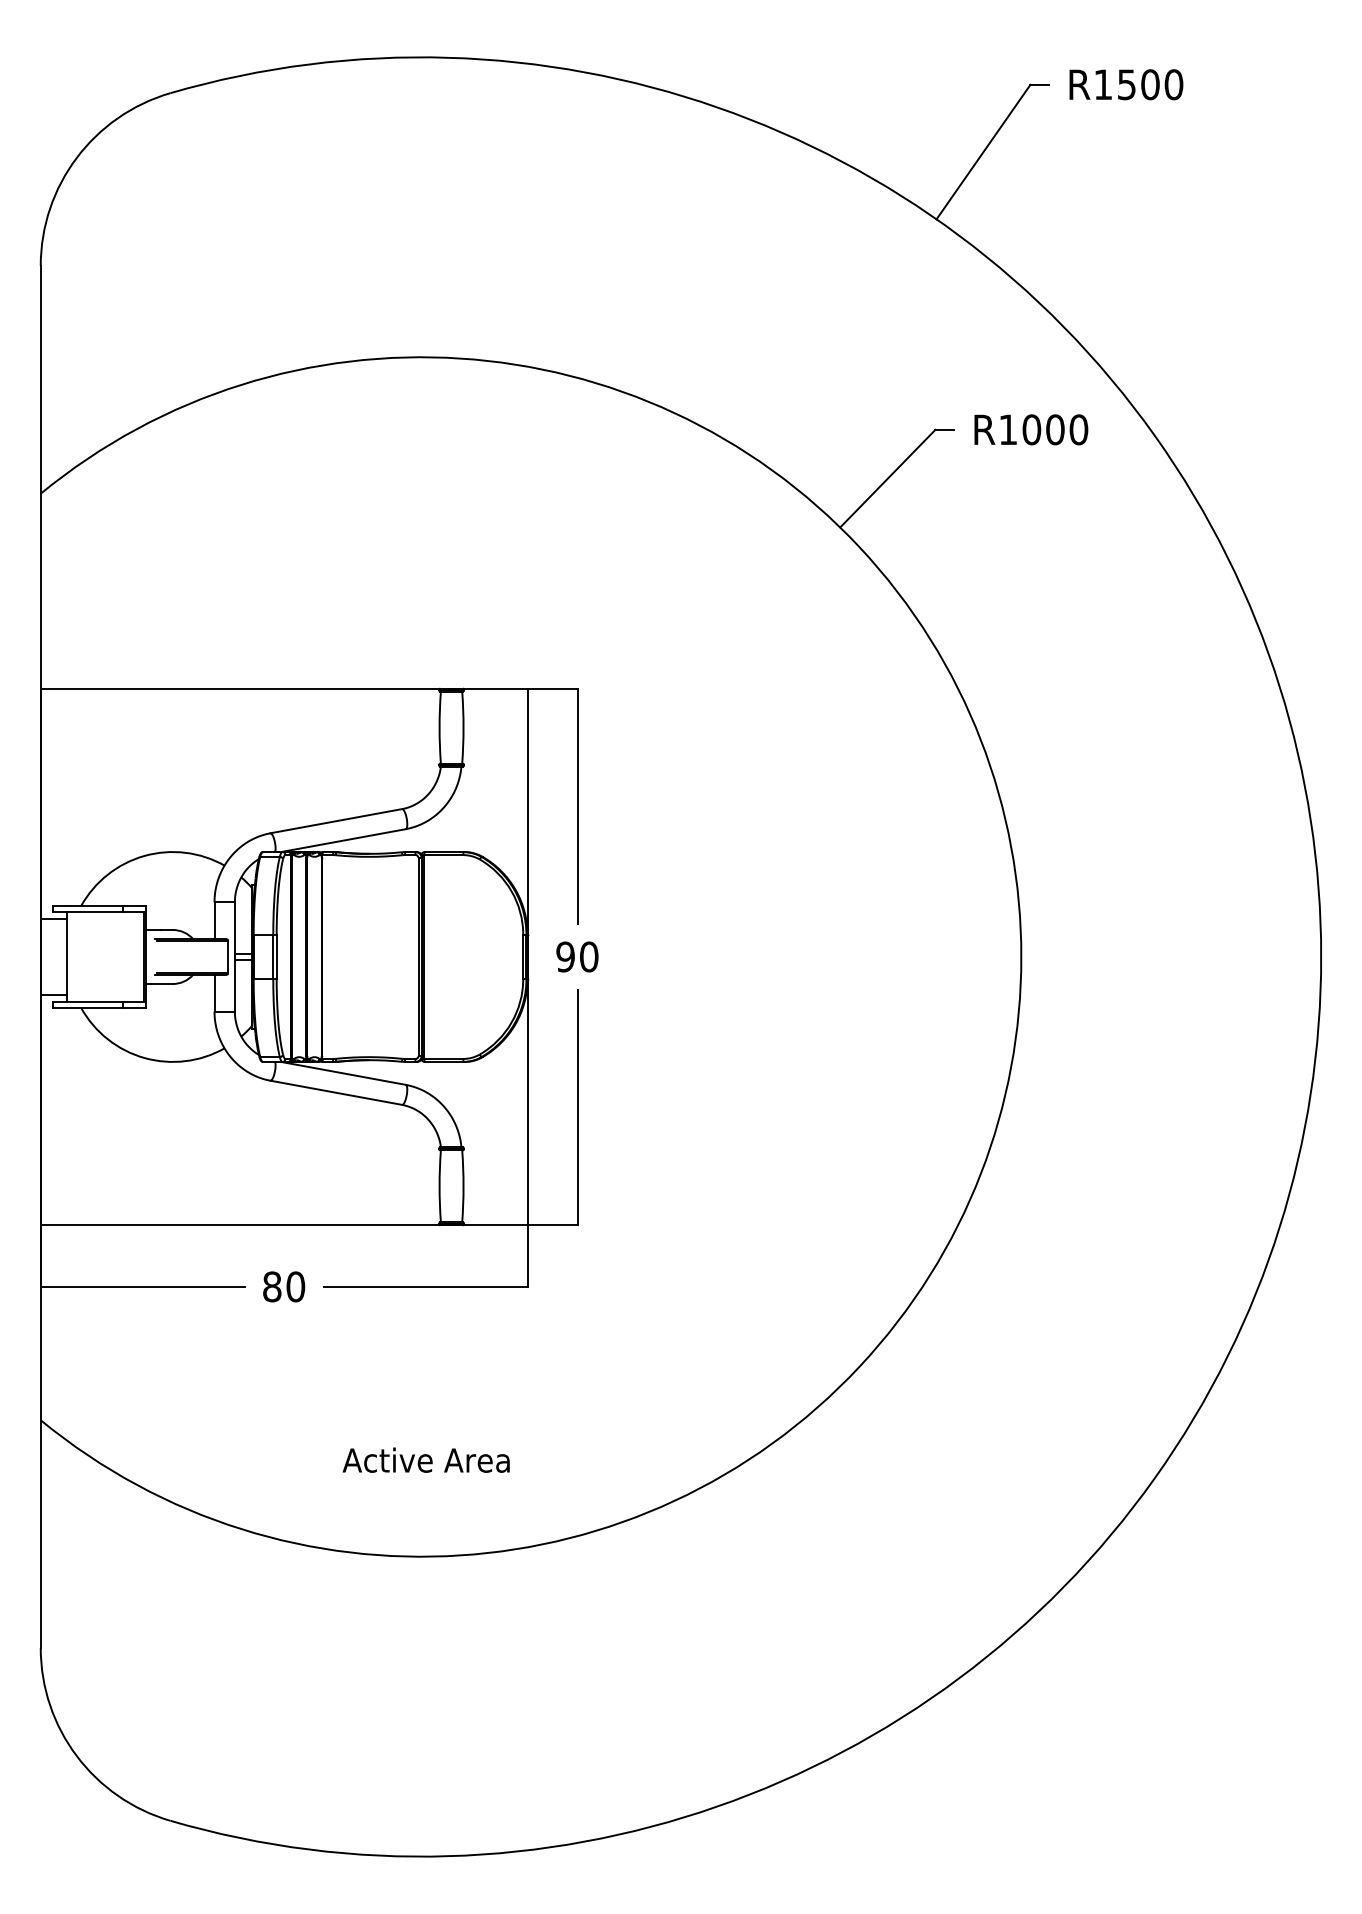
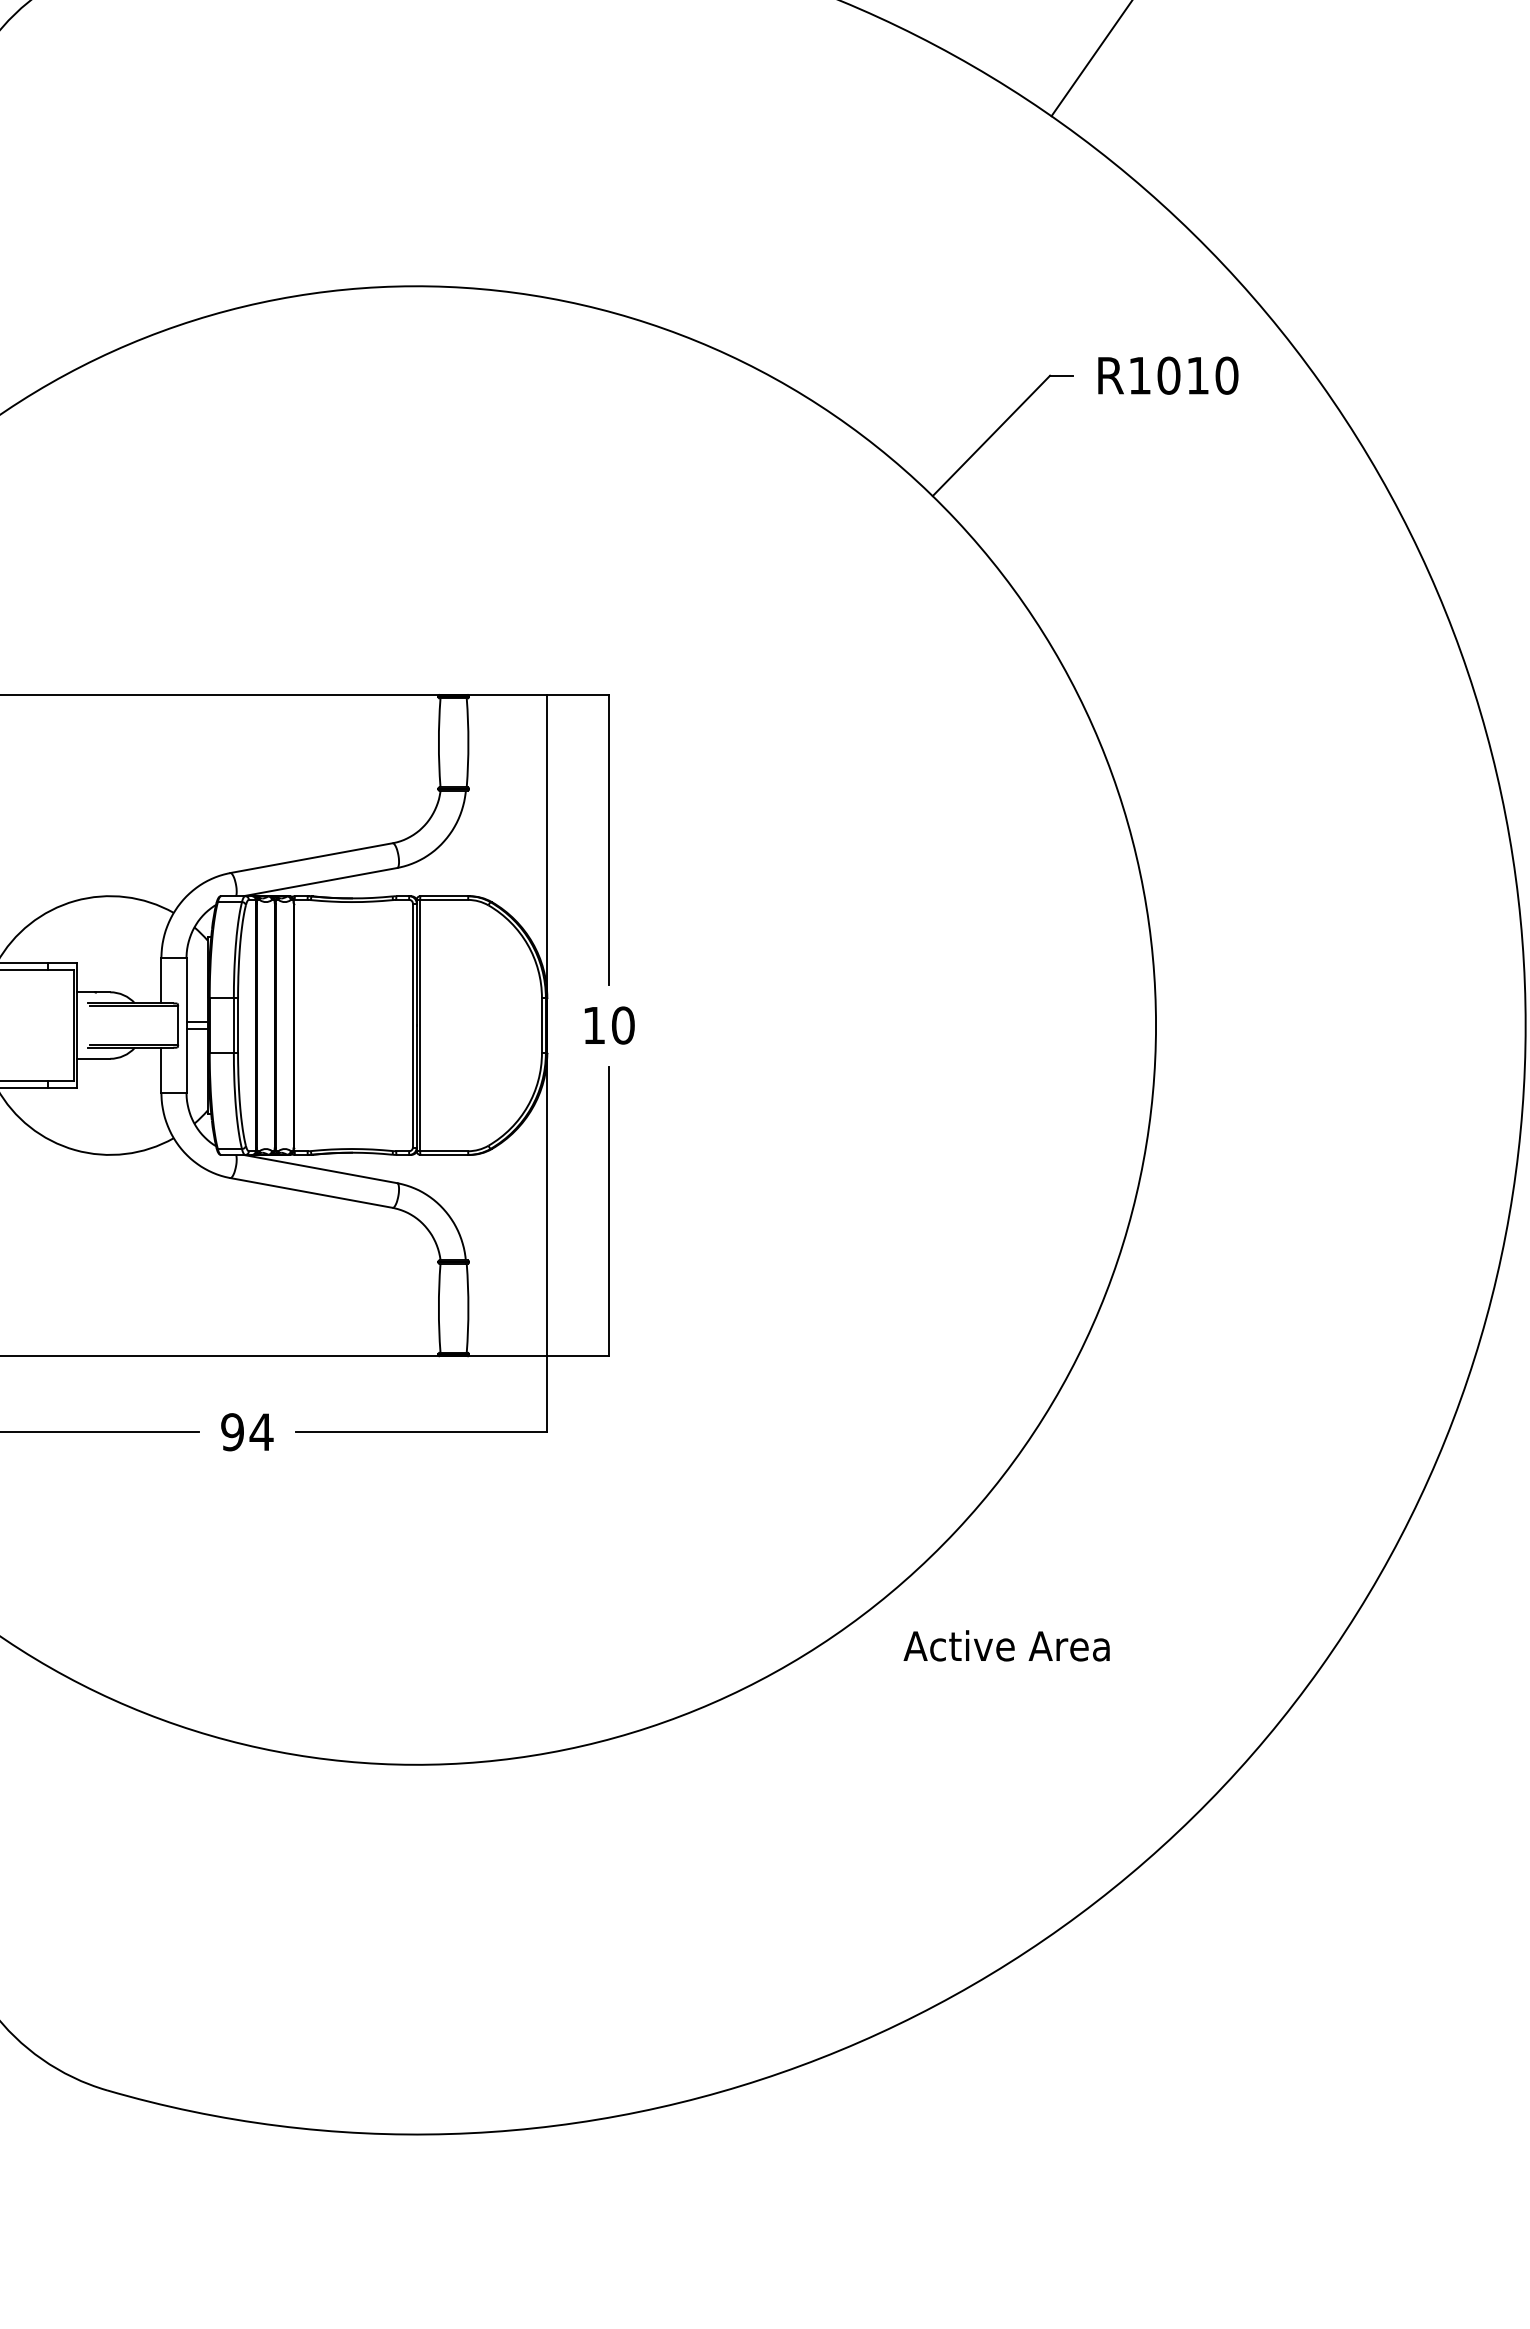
text: (1055, 429) -> (1198, 375), R1000 -> R1010
text: (565, 956) -> (594, 1024), 90 -> 10
text: (284, 1286) -> (247, 1431), 80 -> 94
text: (425, 1459) -> (1005, 1644), moved

